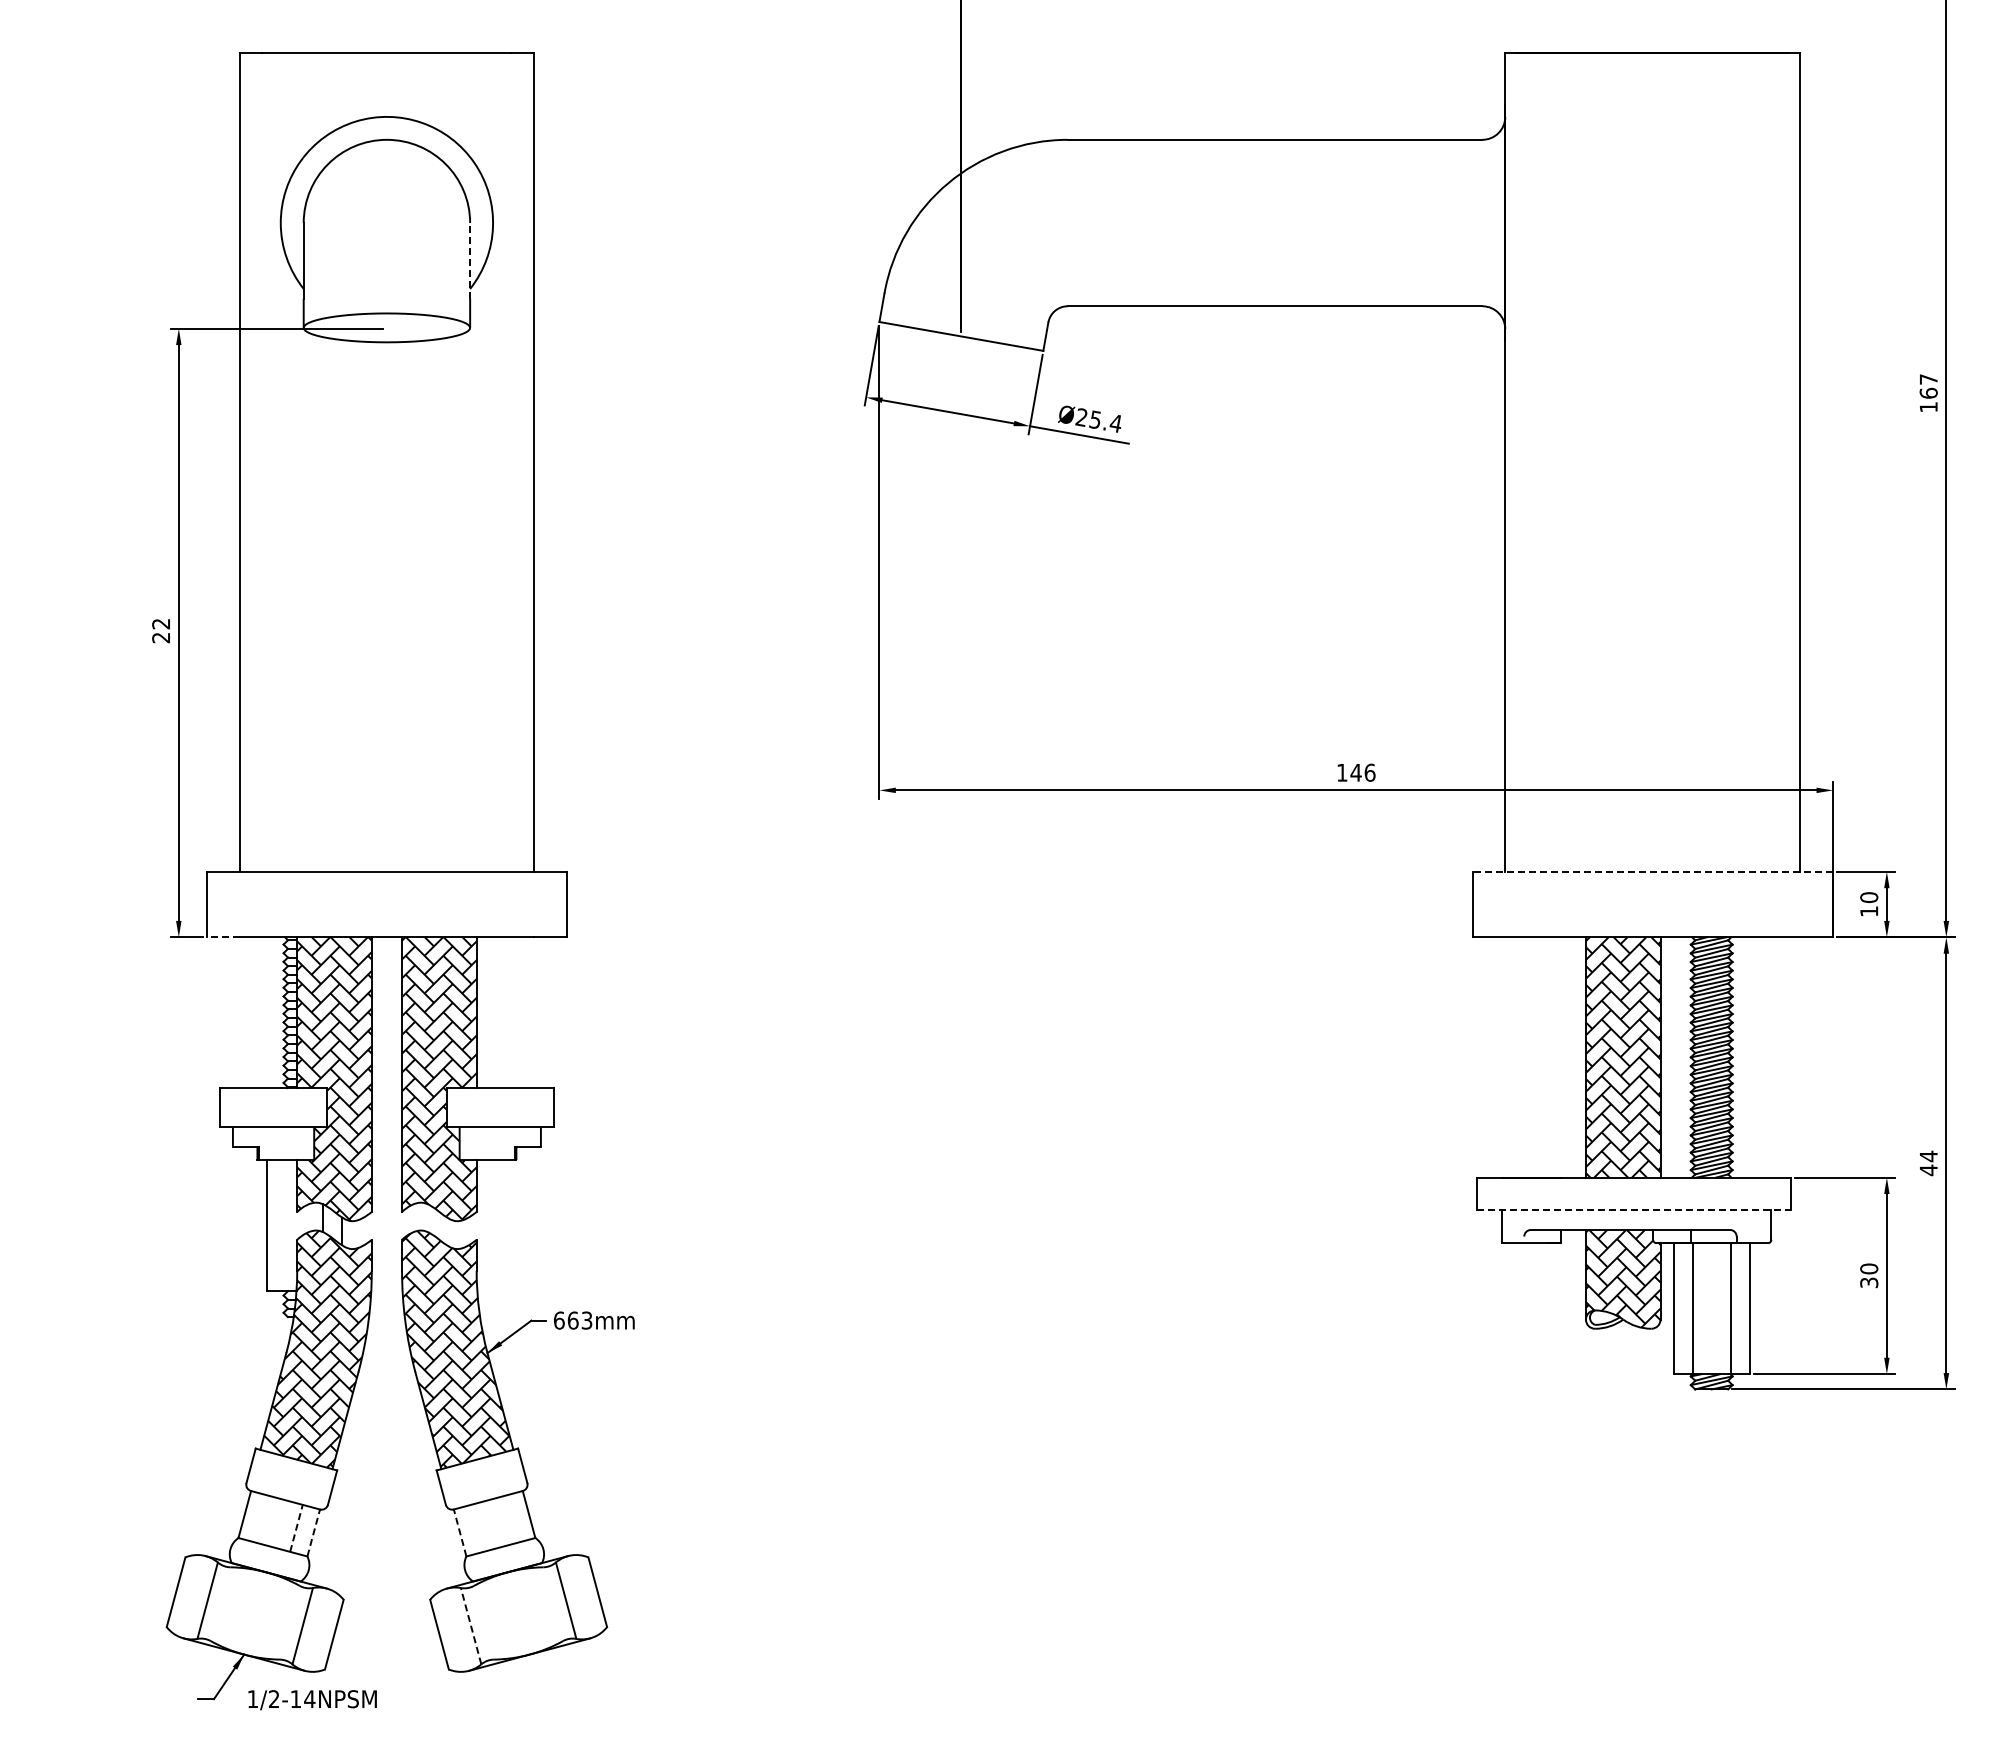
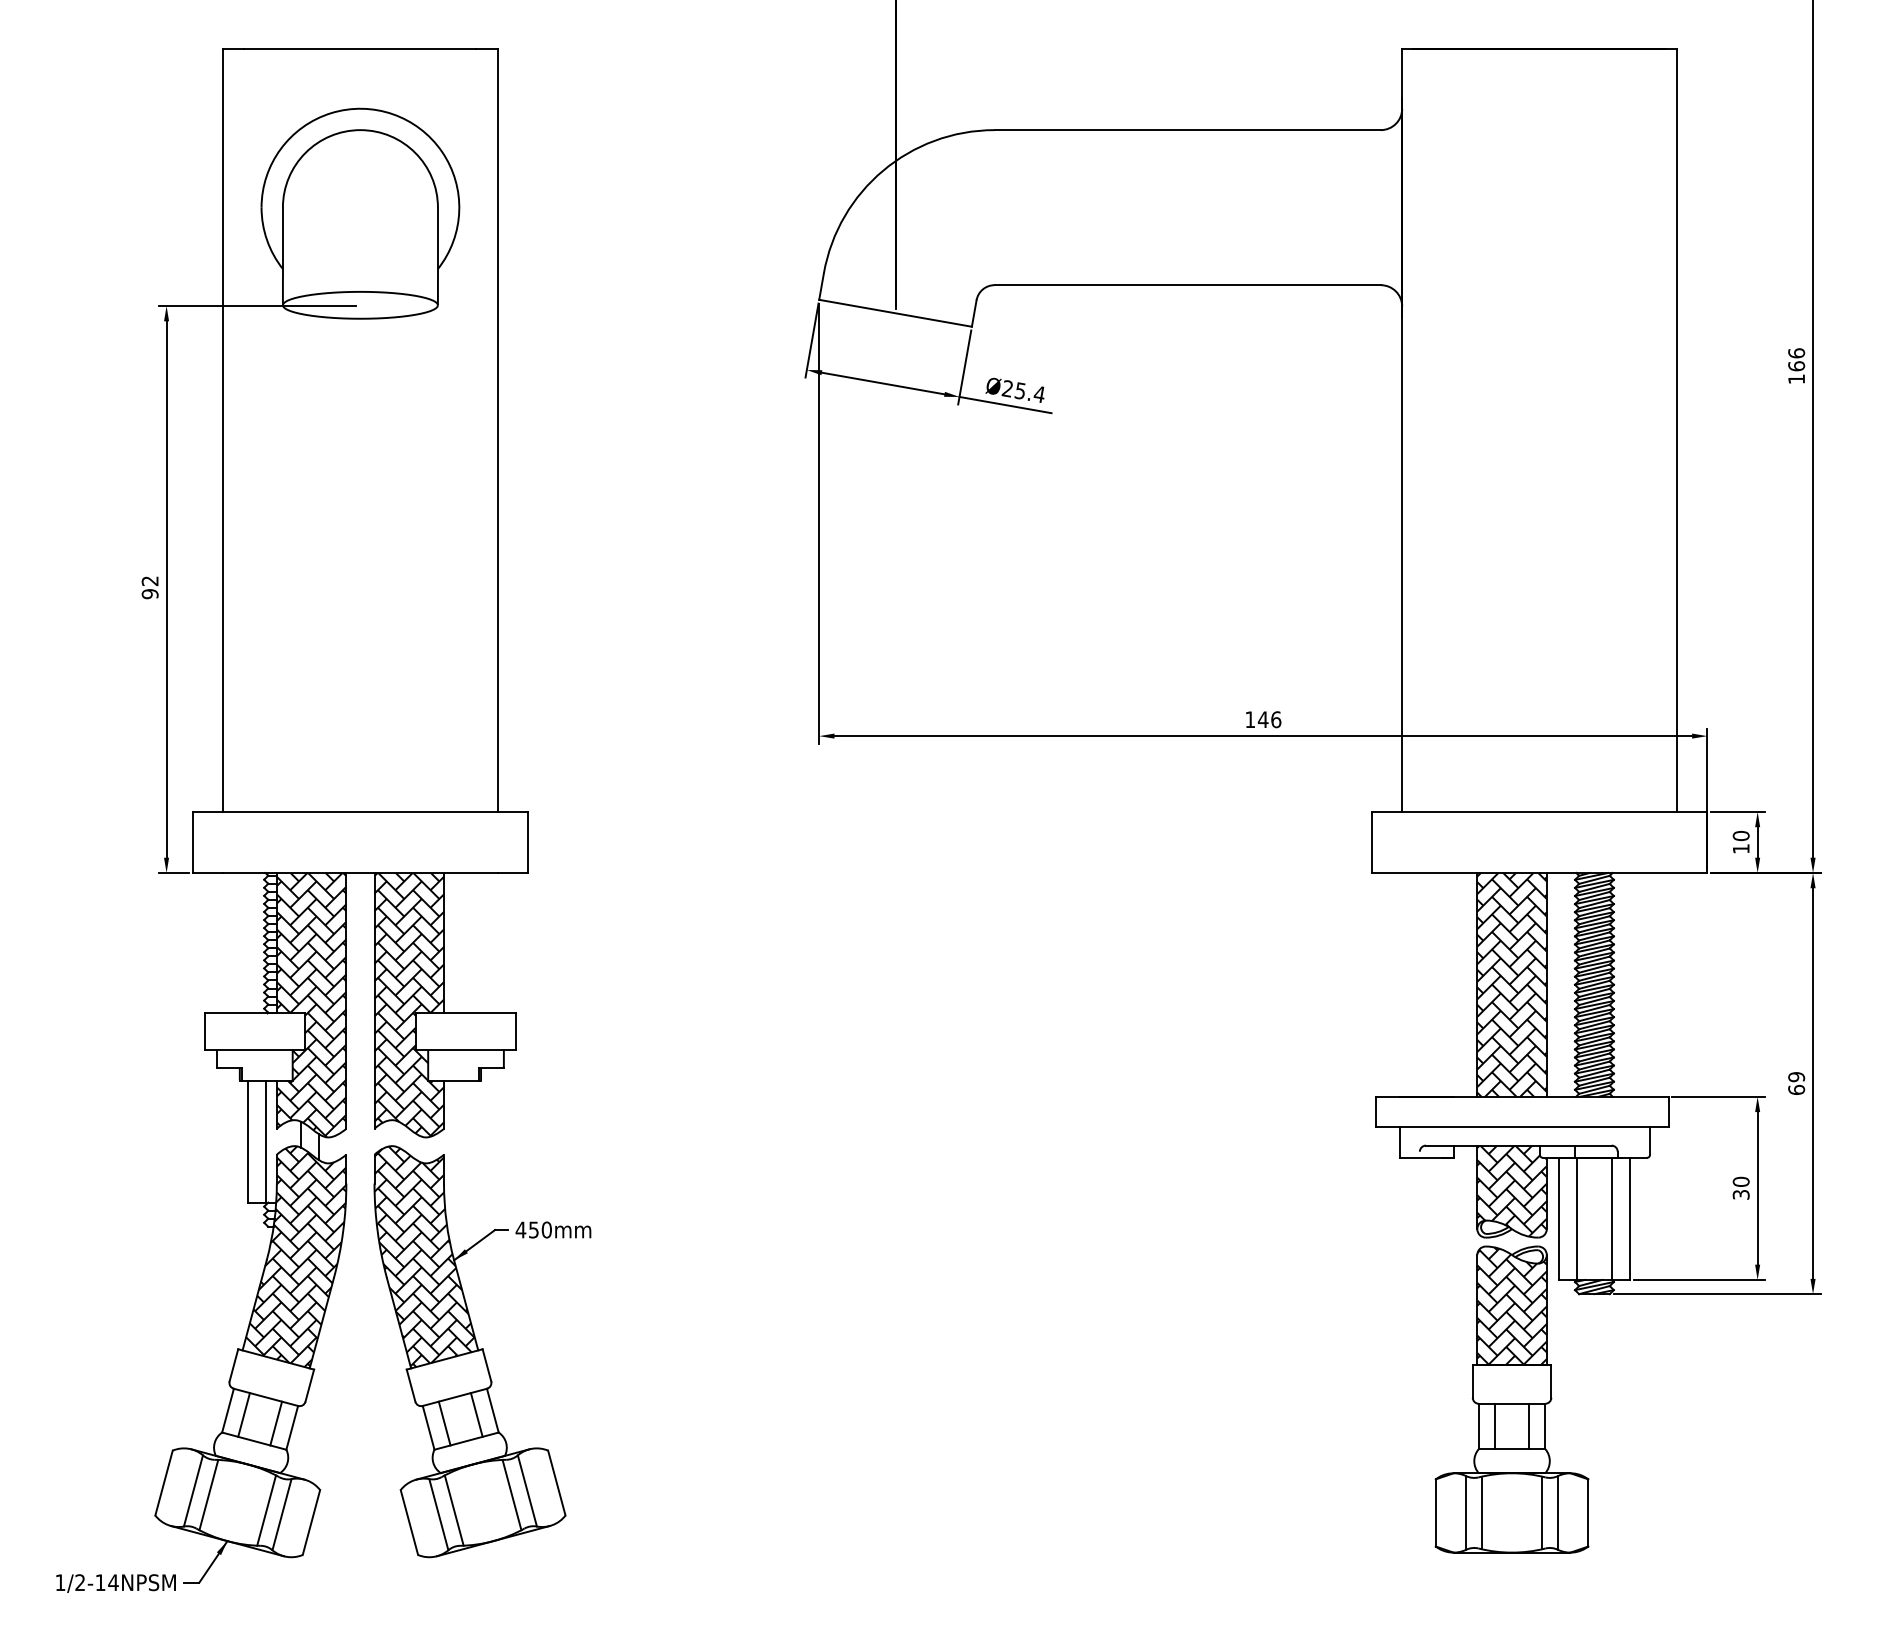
line: (470, 260) -> (438, 242), dashed -> solid
text: (1928, 379) -> (1796, 353), 167 -> 166
text: (161, 637) -> (150, 593), 22 -> 92
line: (1652, 871) -> (1539, 811), dashed -> solid
line: (222, 937) -> (207, 873), dashed -> solid
text: (1928, 1163) -> (1796, 1083), 44 -> 69
line: (1634, 1210) -> (1522, 1127), dashed -> solid
line: (285, 1225) -> (265, 1141), added
text: (572, 1320) -> (533, 1229), 663mm -> 450mm
part: (1623, 1502) -> (1512, 1399), added
line: (261, 1518) -> (243, 1414), added
line: (511, 1518) -> (476, 1414), added
line: (296, 1527) -> (276, 1422), dashed -> solid
line: (477, 1527) -> (444, 1422), added
line: (313, 1532) -> (292, 1427), dashed -> solid
line: (460, 1532) -> (428, 1427), dashed -> solid
line: (224, 1604) -> (209, 1494), added
line: (549, 1604) -> (511, 1494), added
line: (286, 1621) -> (266, 1510), added
line: (487, 1621) -> (454, 1510), added
line: (471, 1626) -> (439, 1514), dashed -> solid
text: (312, 1700) -> (115, 1583), moved

